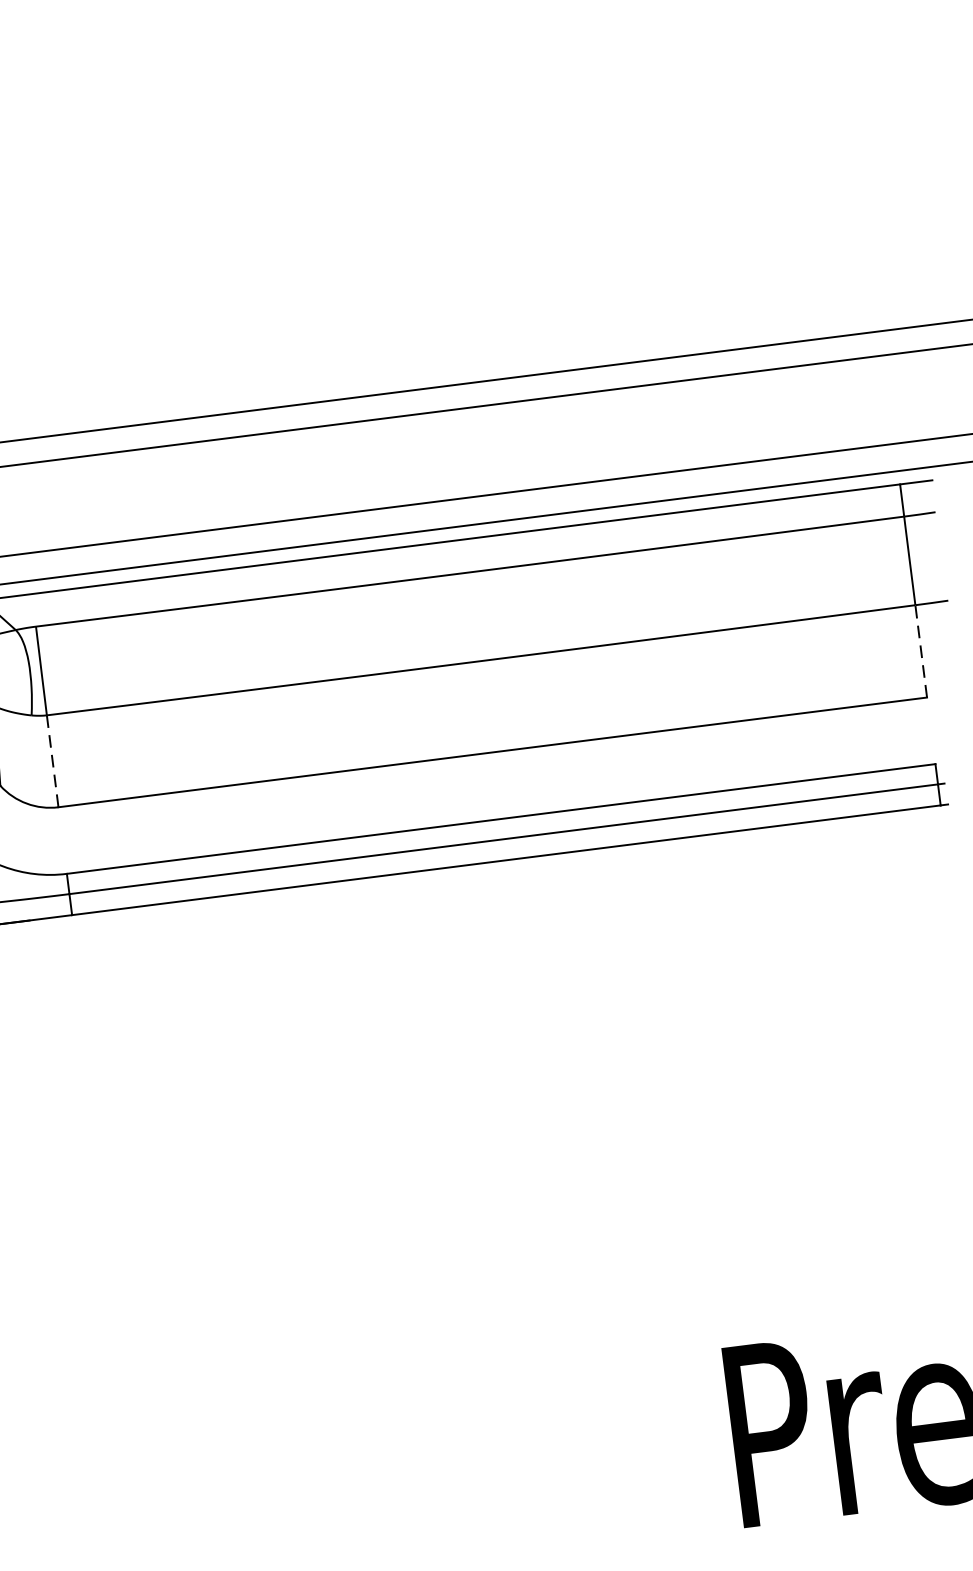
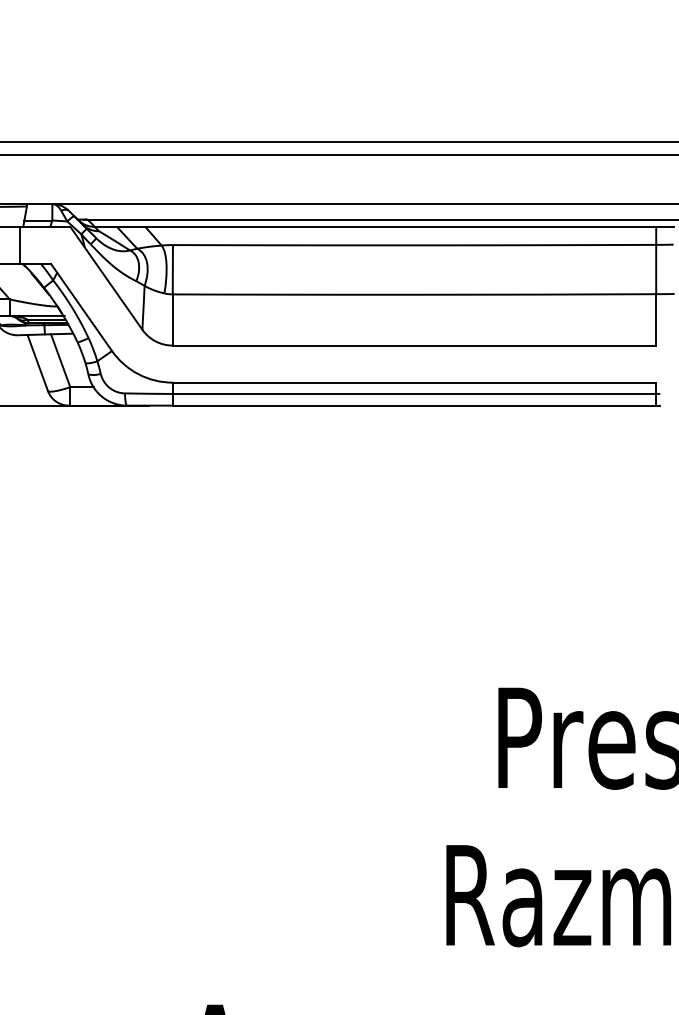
line: (921, 650) -> (656, 319), dashed -> solid
line: (52, 762) -> (172, 320), dashed -> solid

